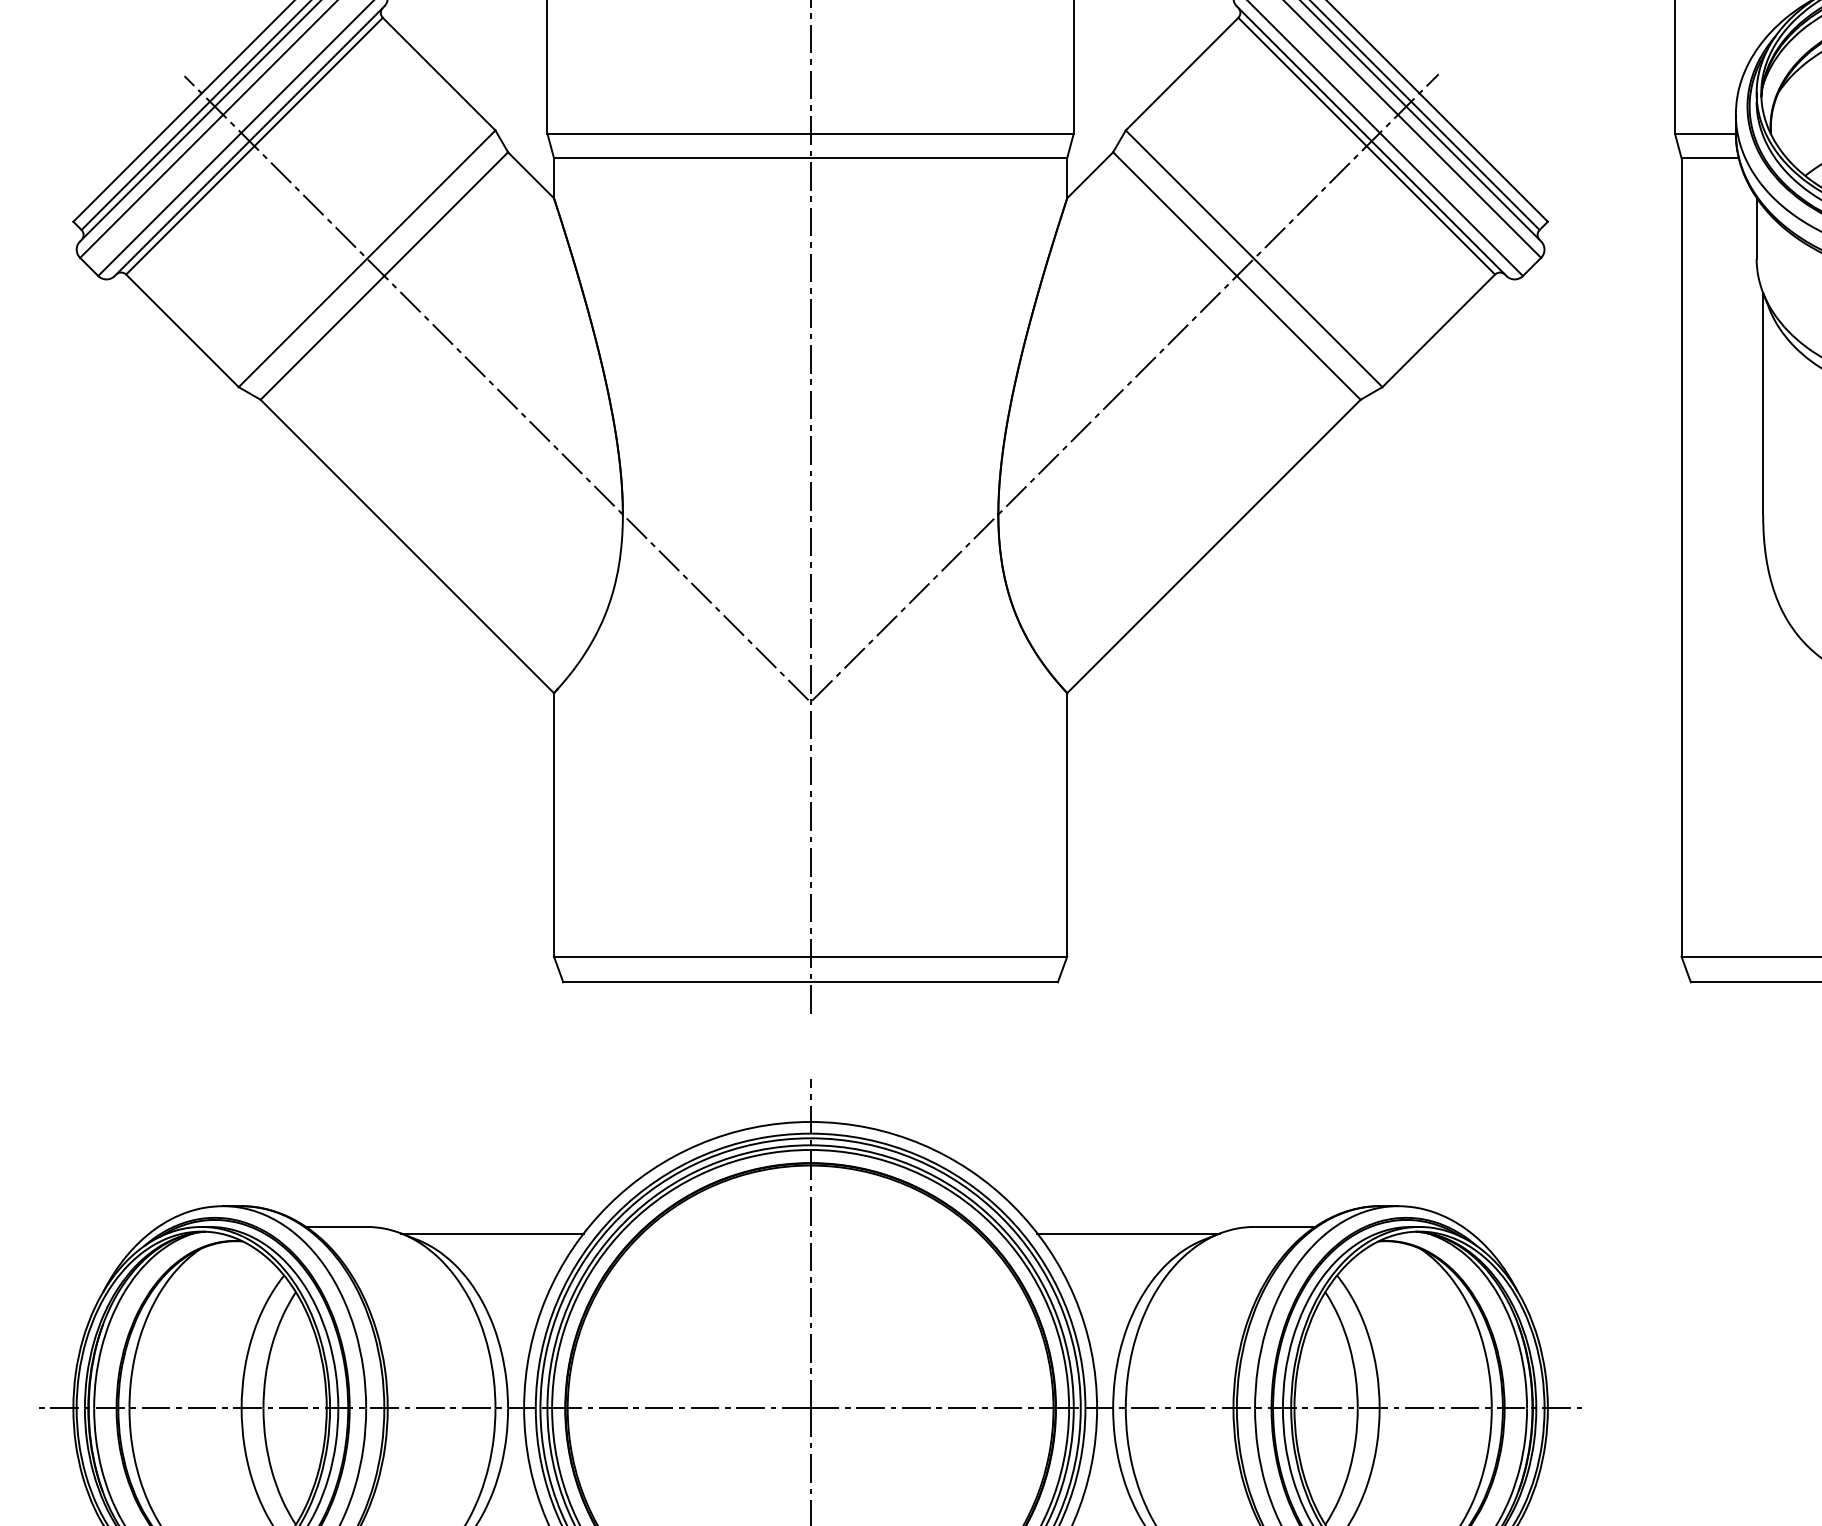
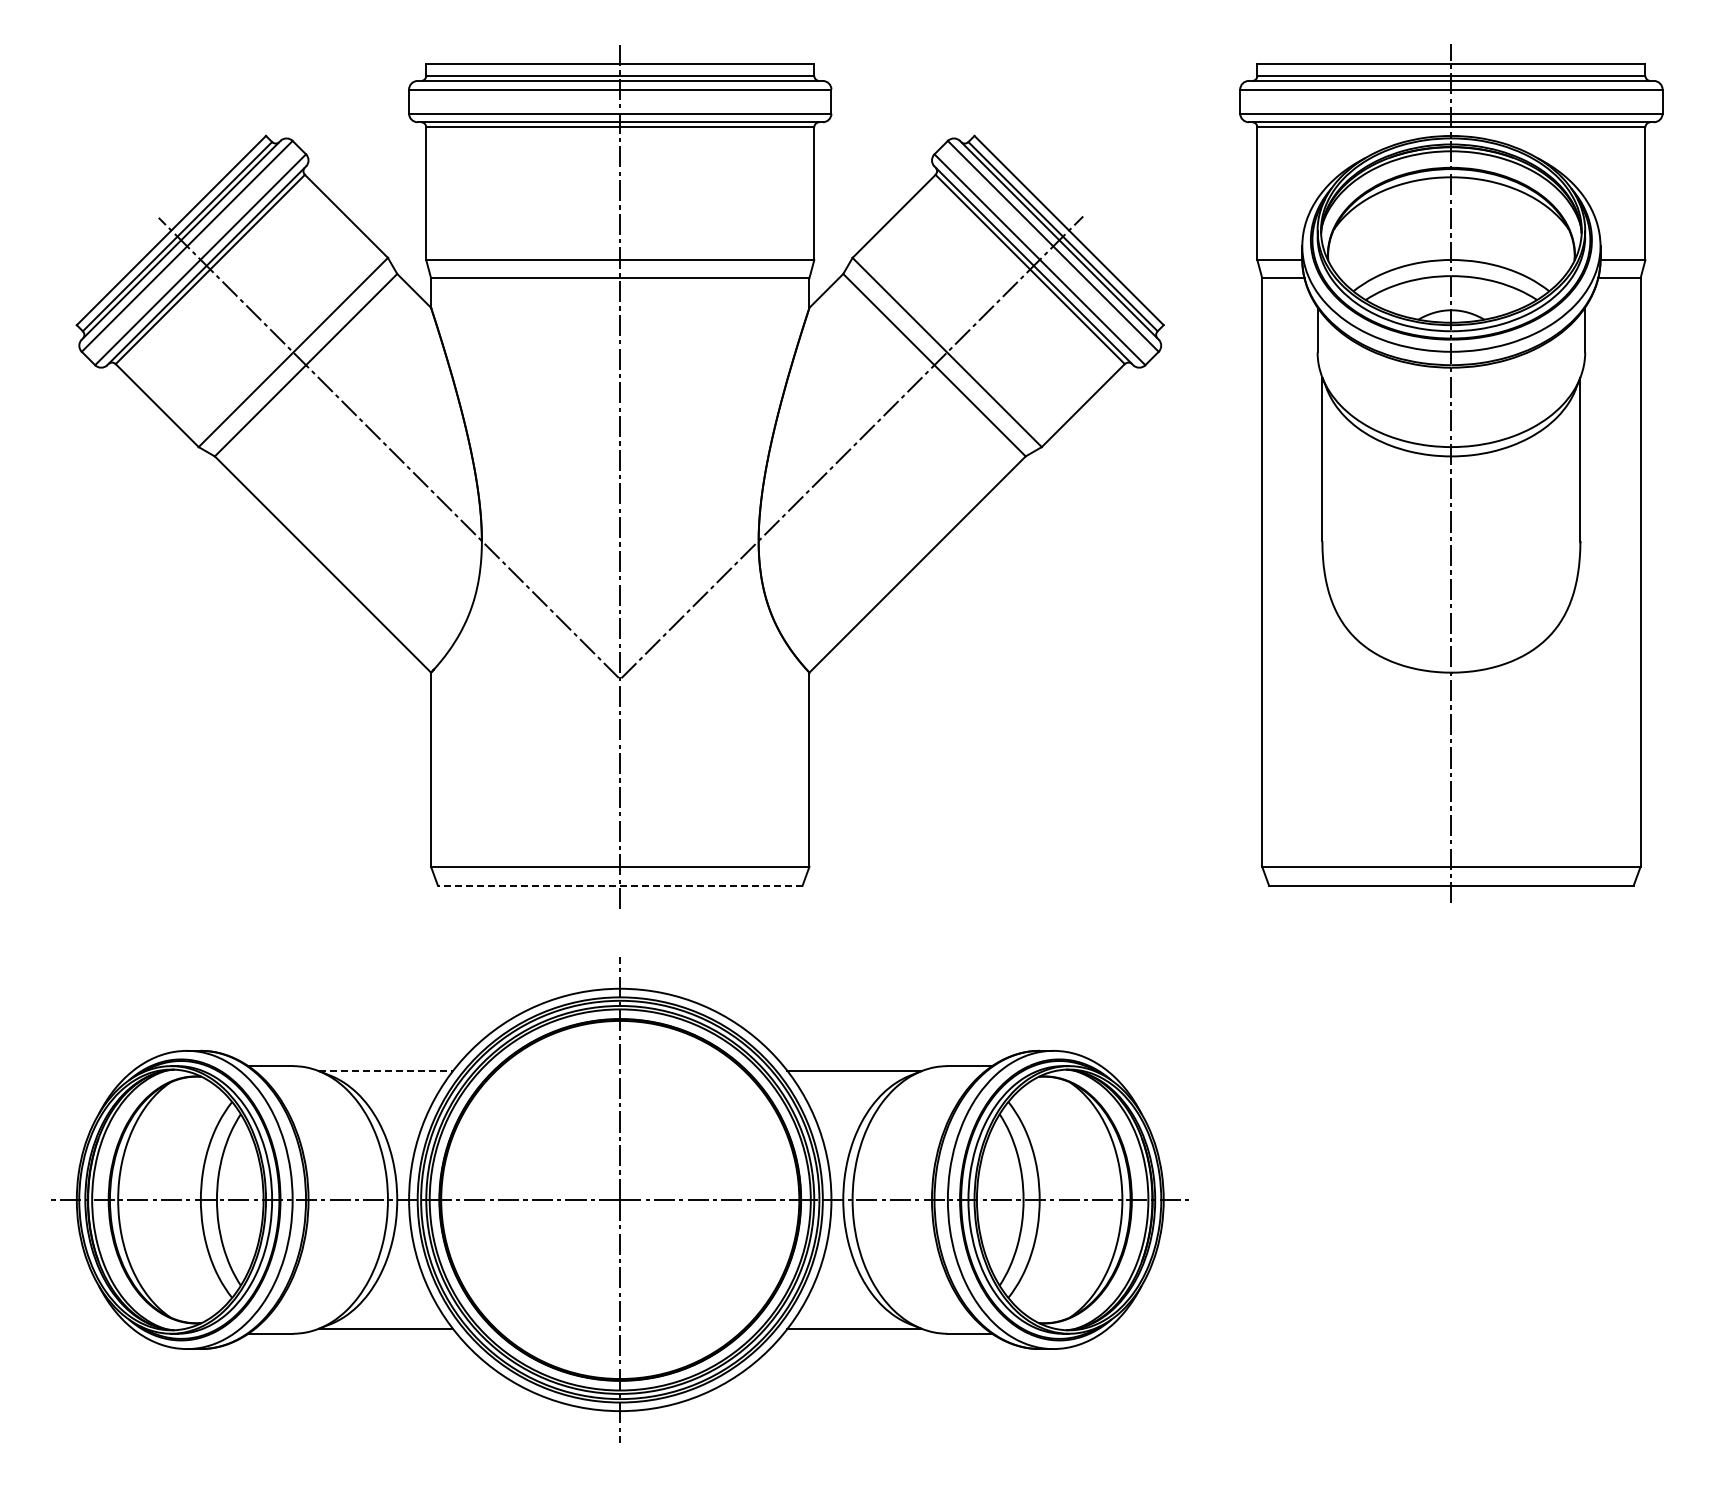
line: (809, 981) -> (619, 885), solid -> dashed
line: (493, 1232) -> (386, 1070), solid -> dashed

